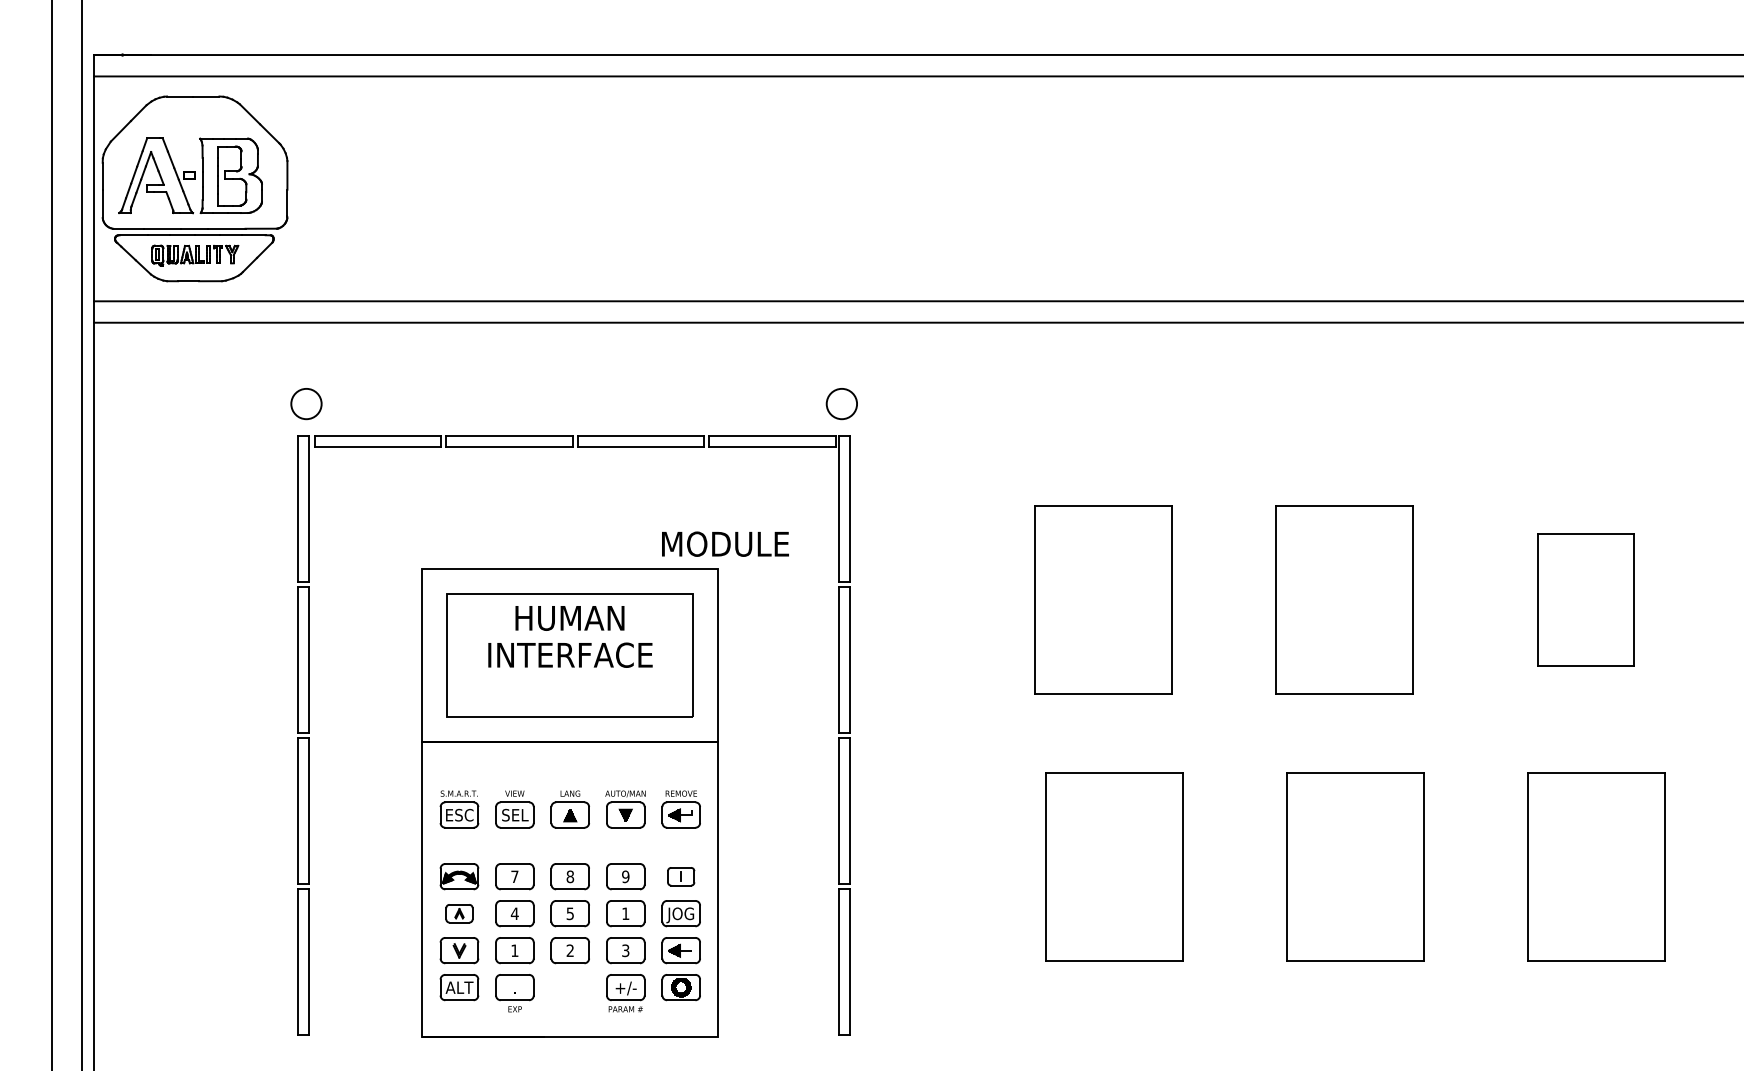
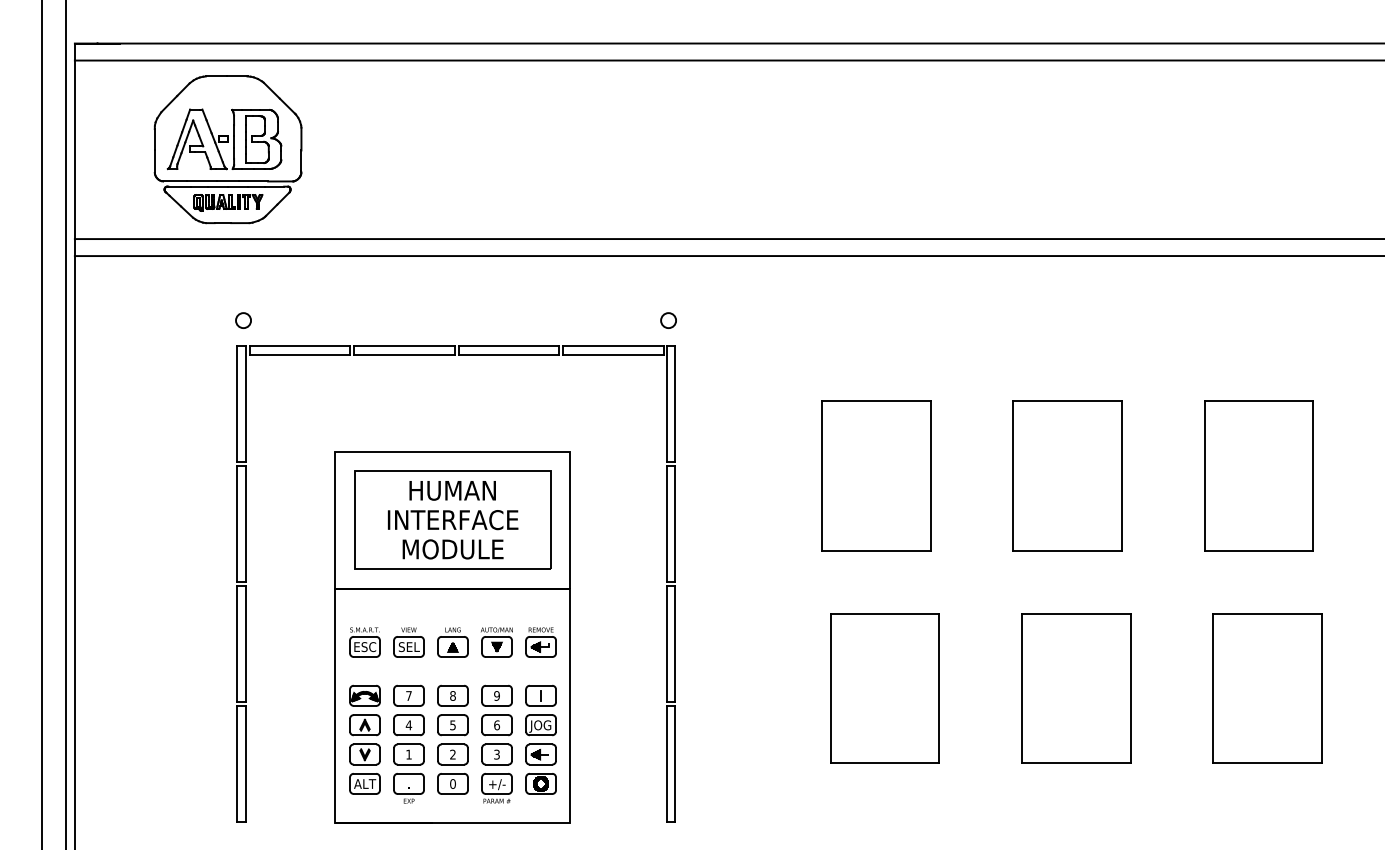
part: (194, 188) -> (227, 149), moved
circle: (306, 403) -> (243, 320), size x0.62
circle: (841, 403) -> (668, 320), size x0.62
text: (725, 543) -> (453, 548), moved
part: (1585, 599) -> (1258, 475), size x1.43
part: (680, 876) -> (540, 695), size x1.43
part: (459, 913) -> (365, 725), size x1.43
text: (625, 913) -> (496, 725), 1 -> 6
part: (569, 987) -> (452, 783), added

